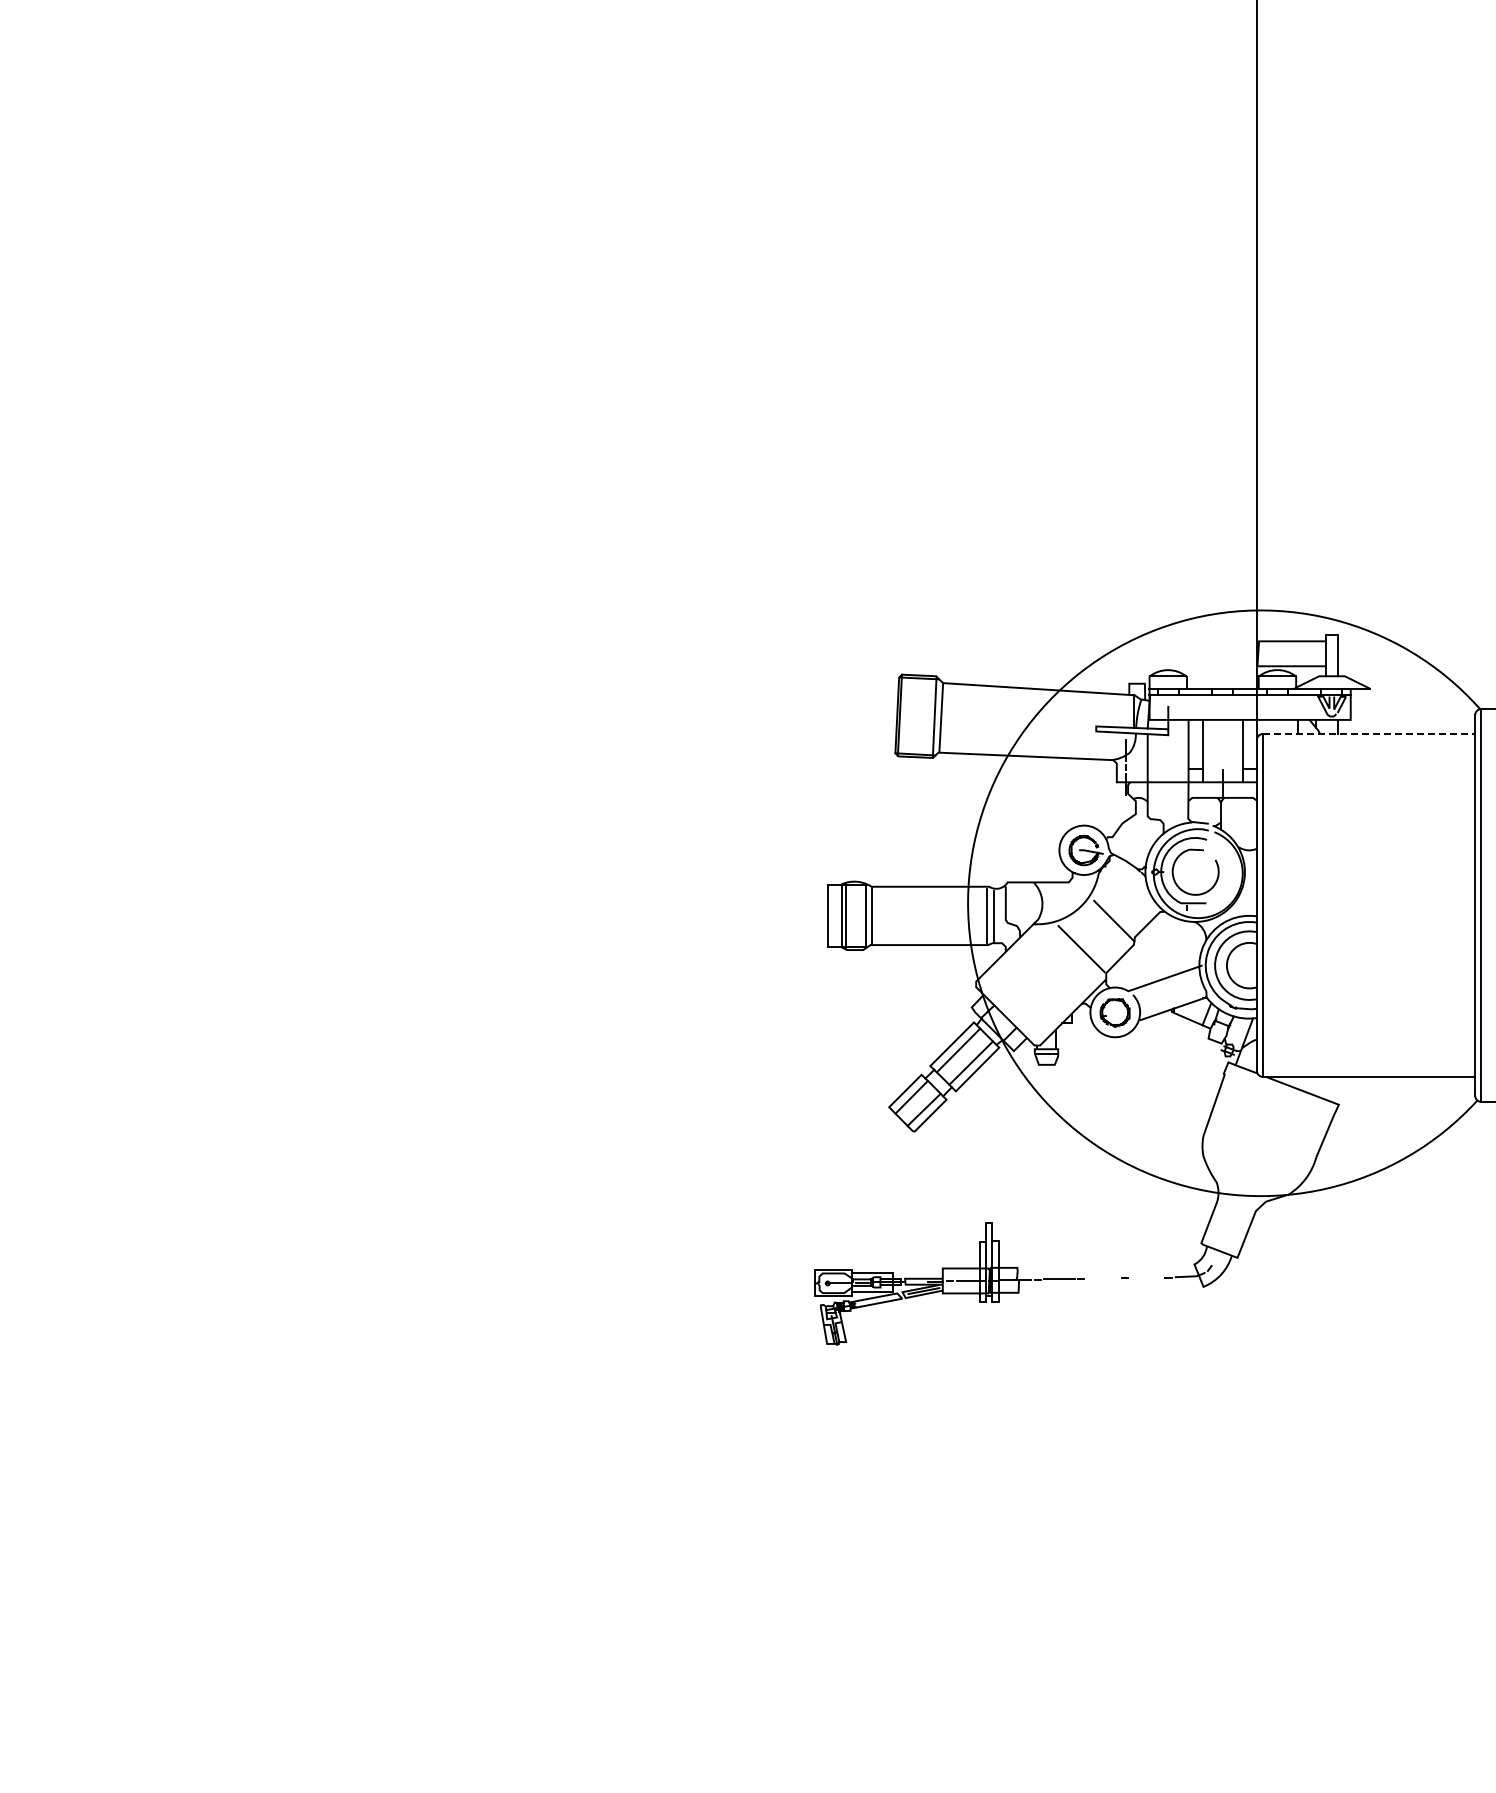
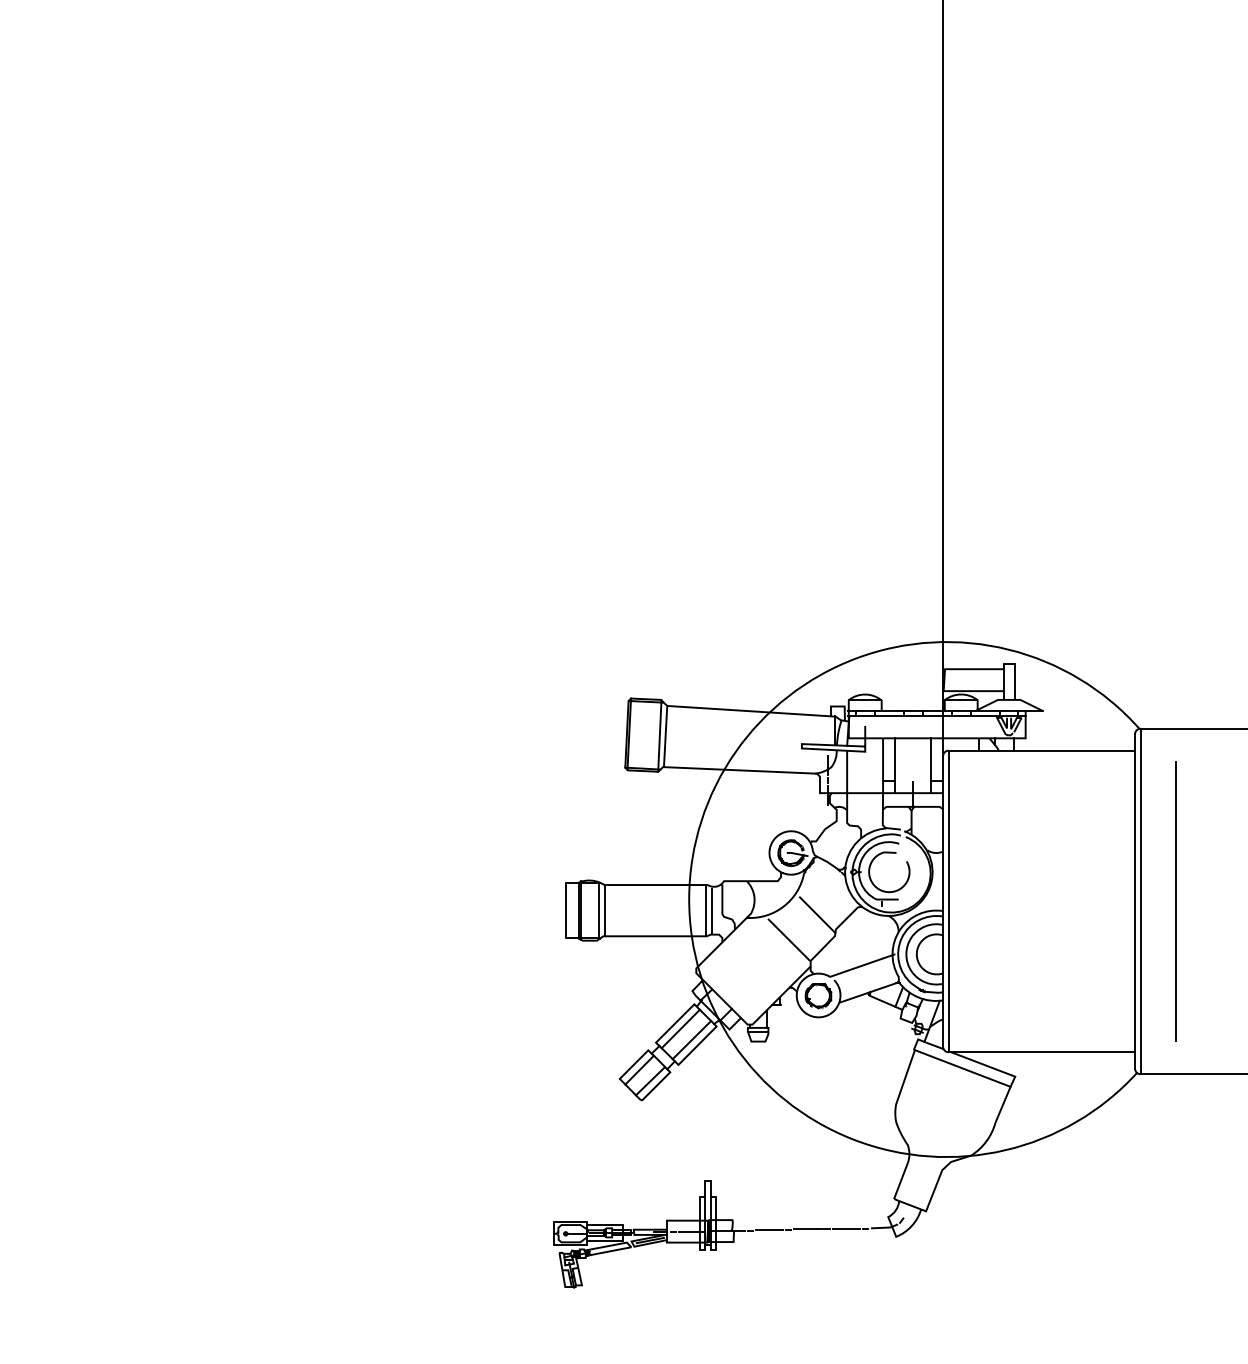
line: (1369, 733) -> (1042, 750), dashed -> solid
line: (1278, 1095) -> (962, 1068), added
line: (1146, 1277) -> (846, 1228), added
line: (1102, 1278) -> (807, 1229), added

